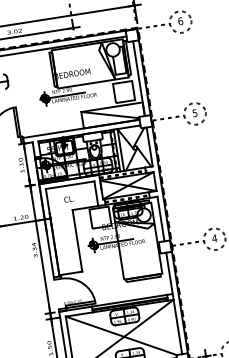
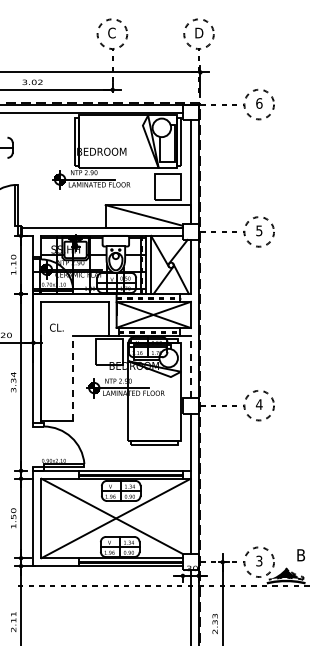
text: (68, 199) -> (56, 327), moved
line: (160, 218) -> (190, 366), solid -> dashed
line: (77, 240) -> (73, 378), solid -> dashed

